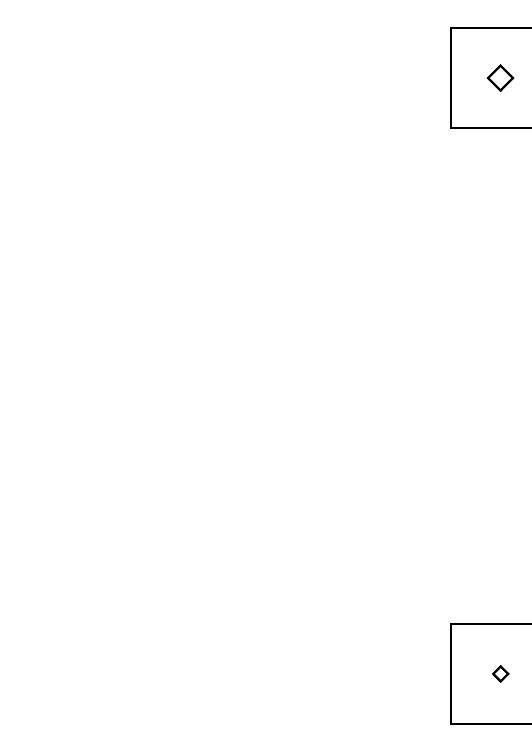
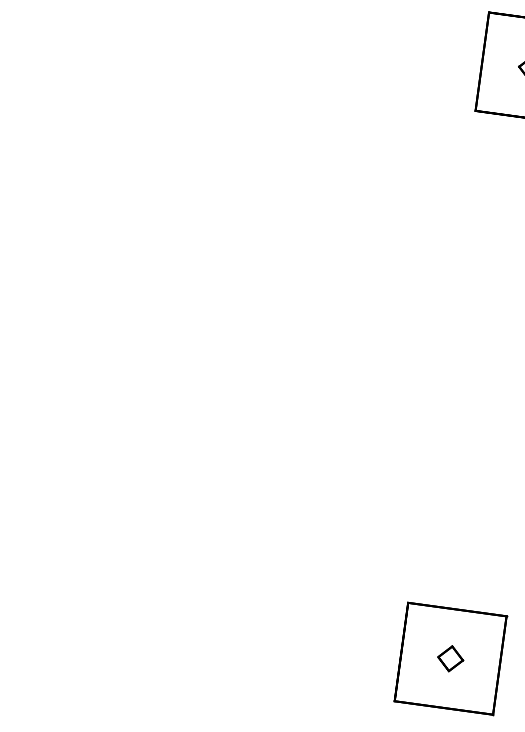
part: (500, 673) -> (450, 658), size x1.67

